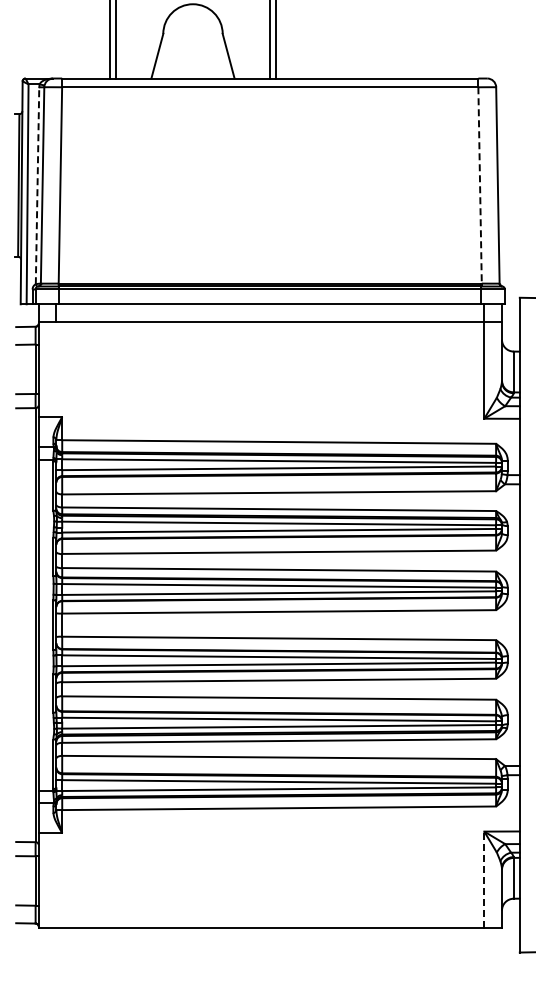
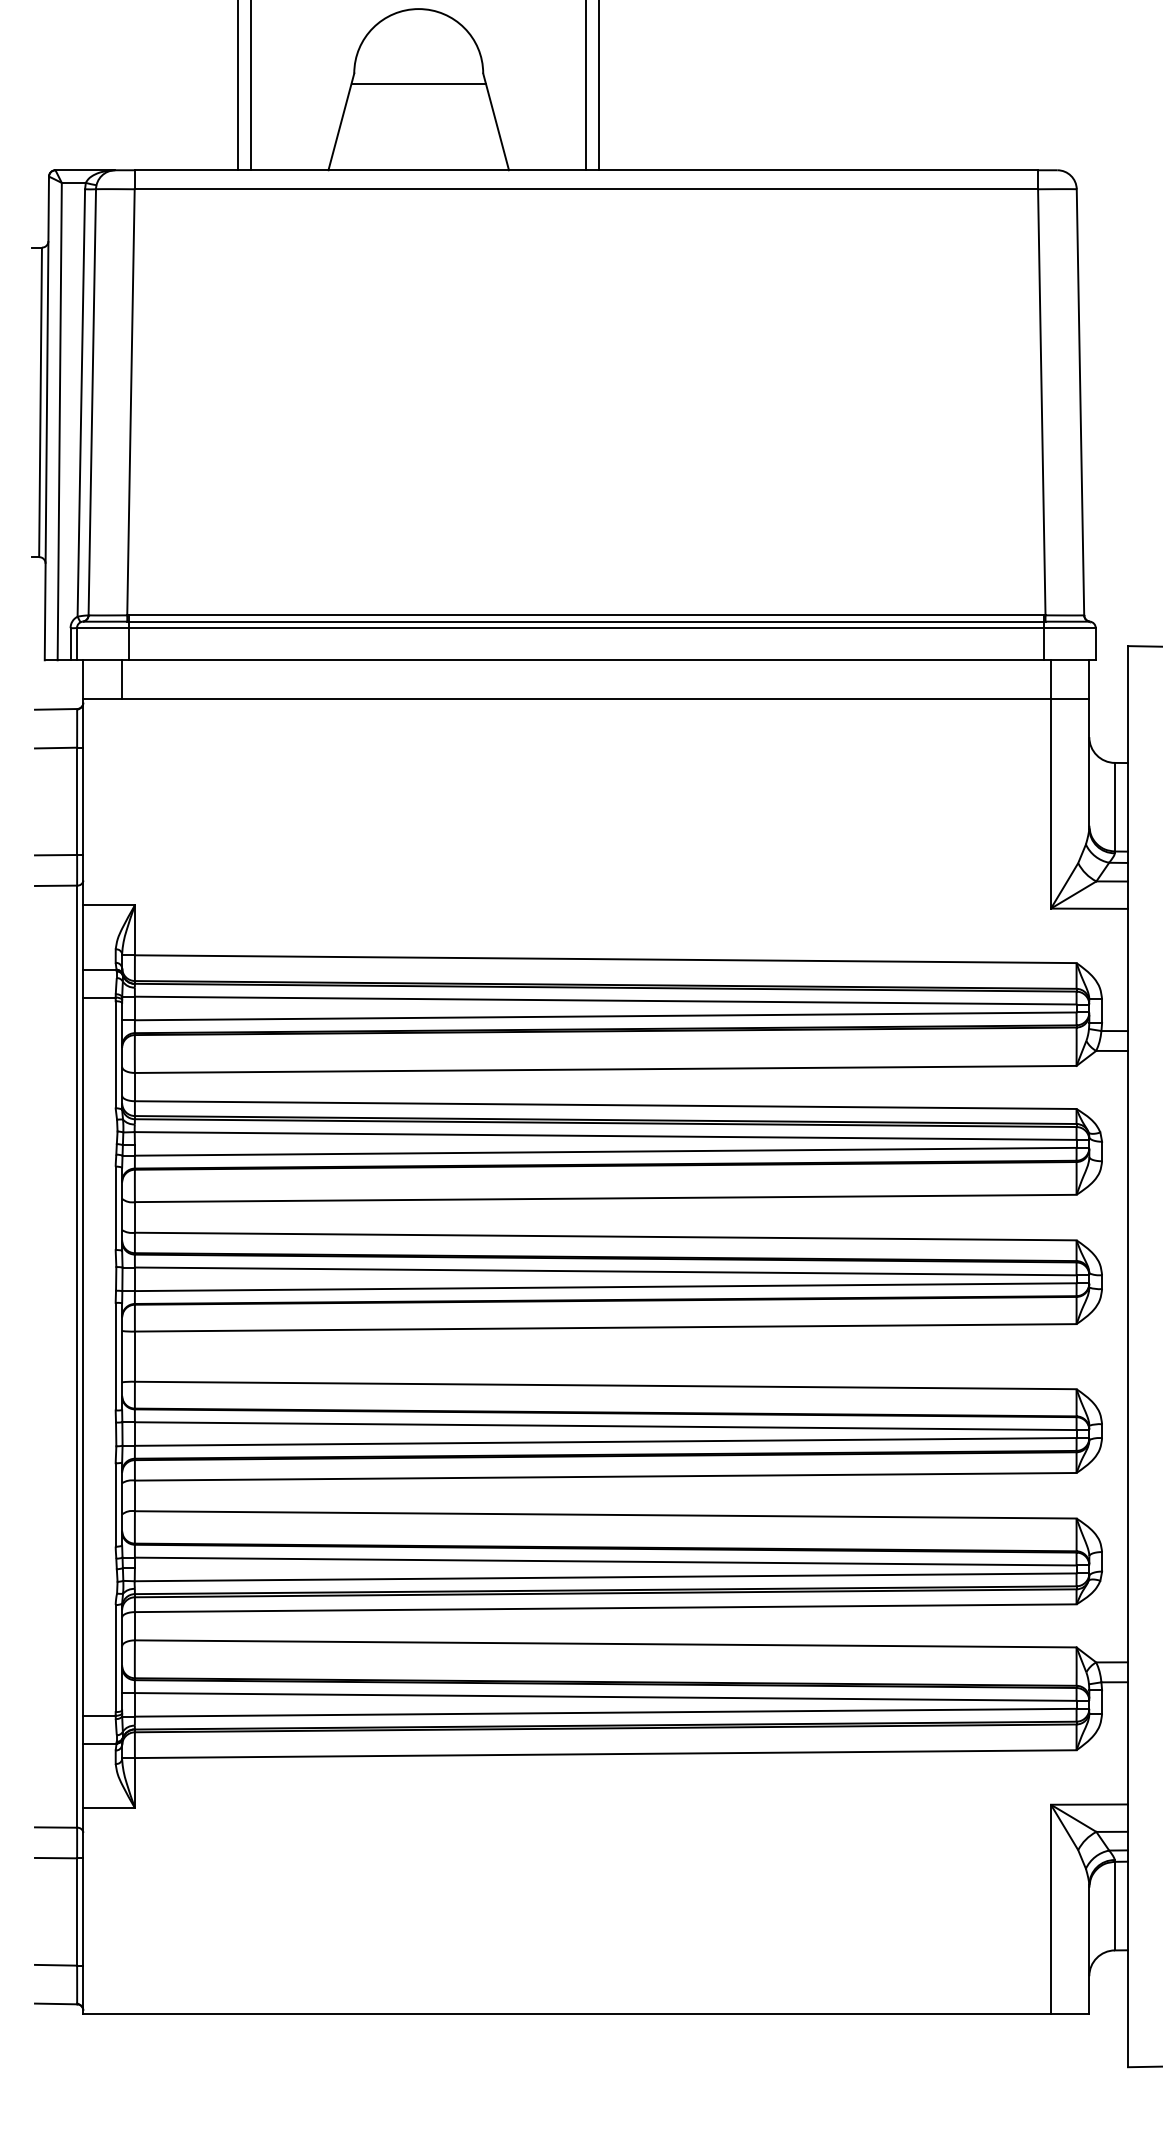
line: (192, 38) -> (417, 83), added
line: (37, 185) -> (81, 402), dashed -> solid
line: (480, 185) -> (1042, 402), dashed -> solid
line: (484, 879) -> (1051, 1908), dashed -> solid

